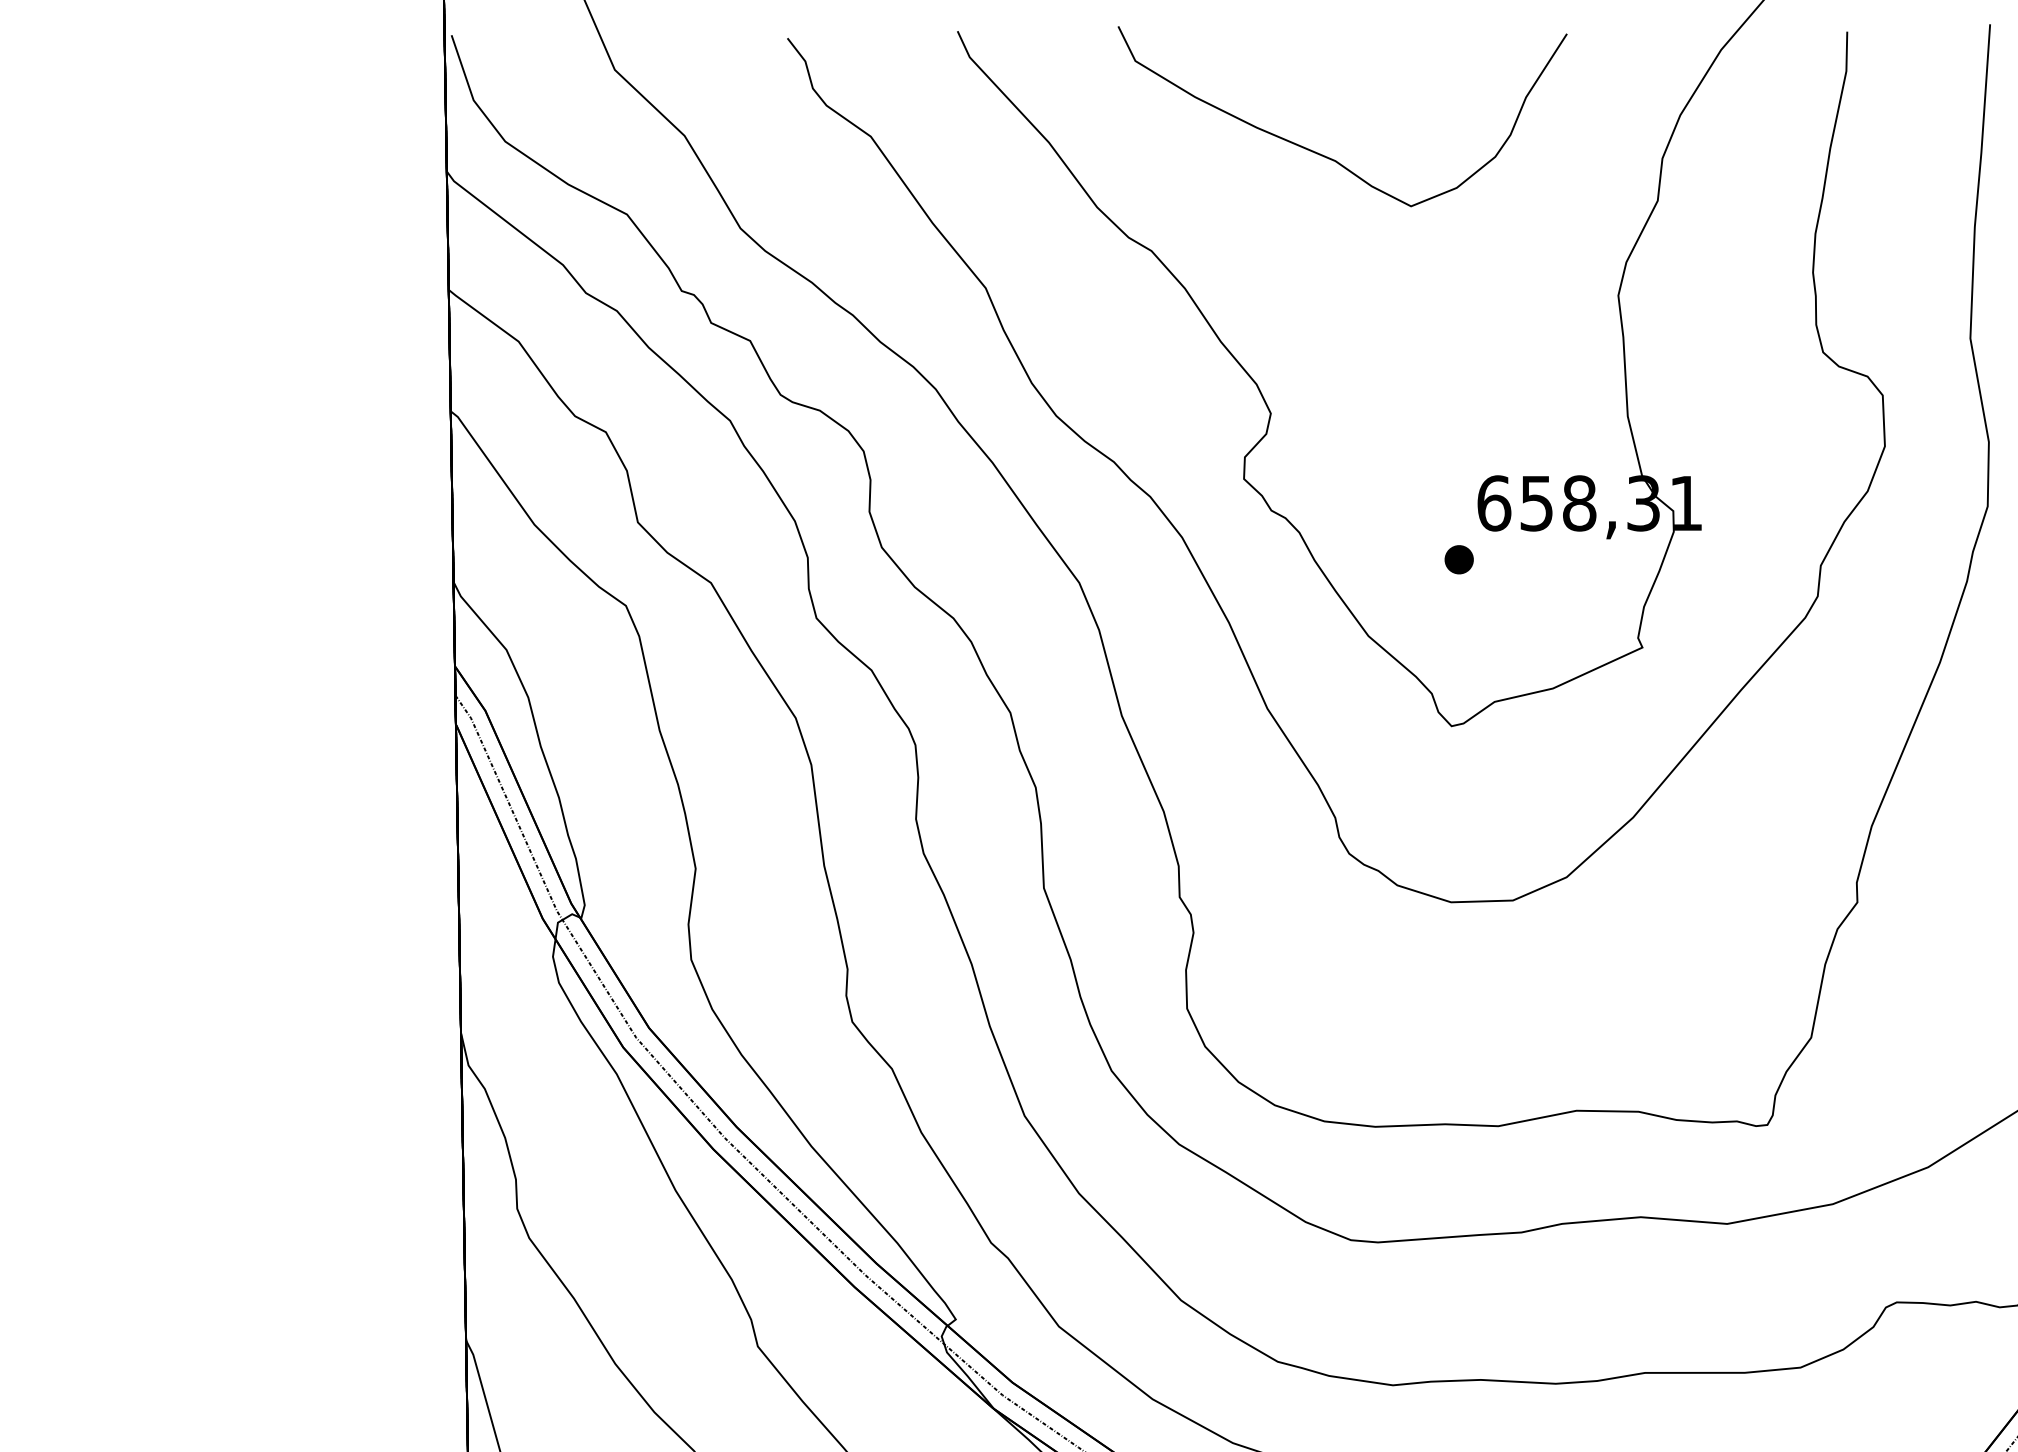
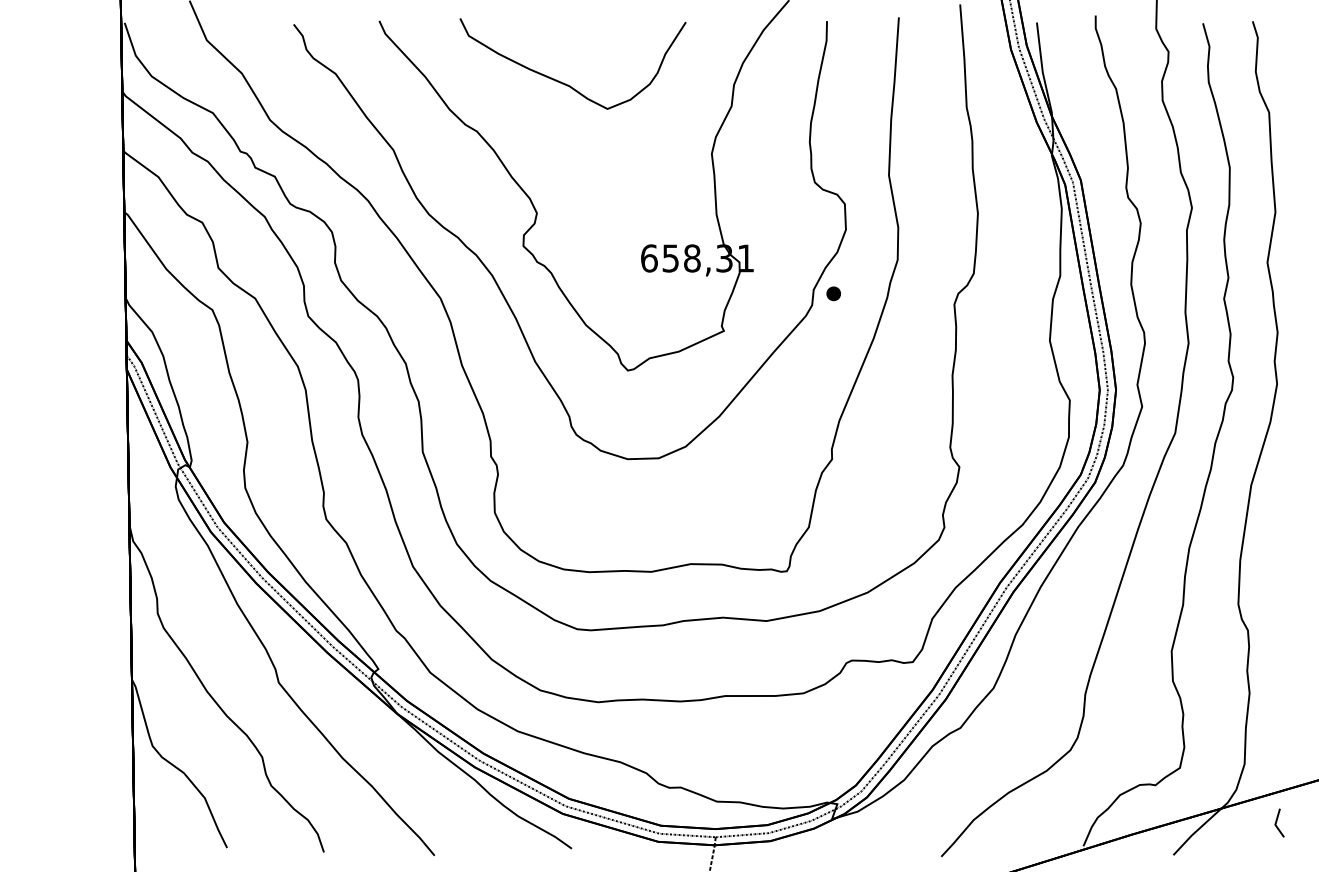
part: (1458, 559) -> (833, 293), moved

